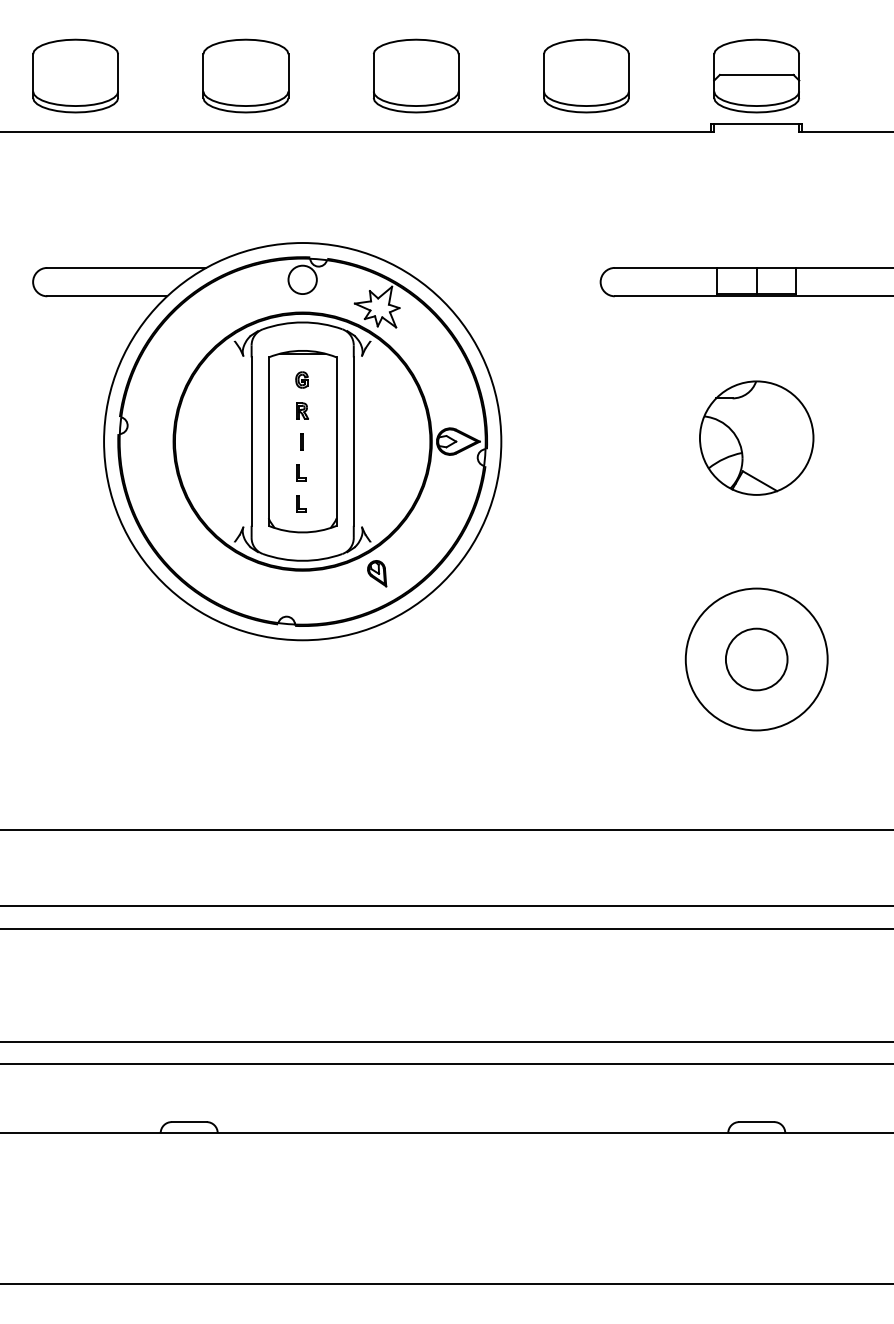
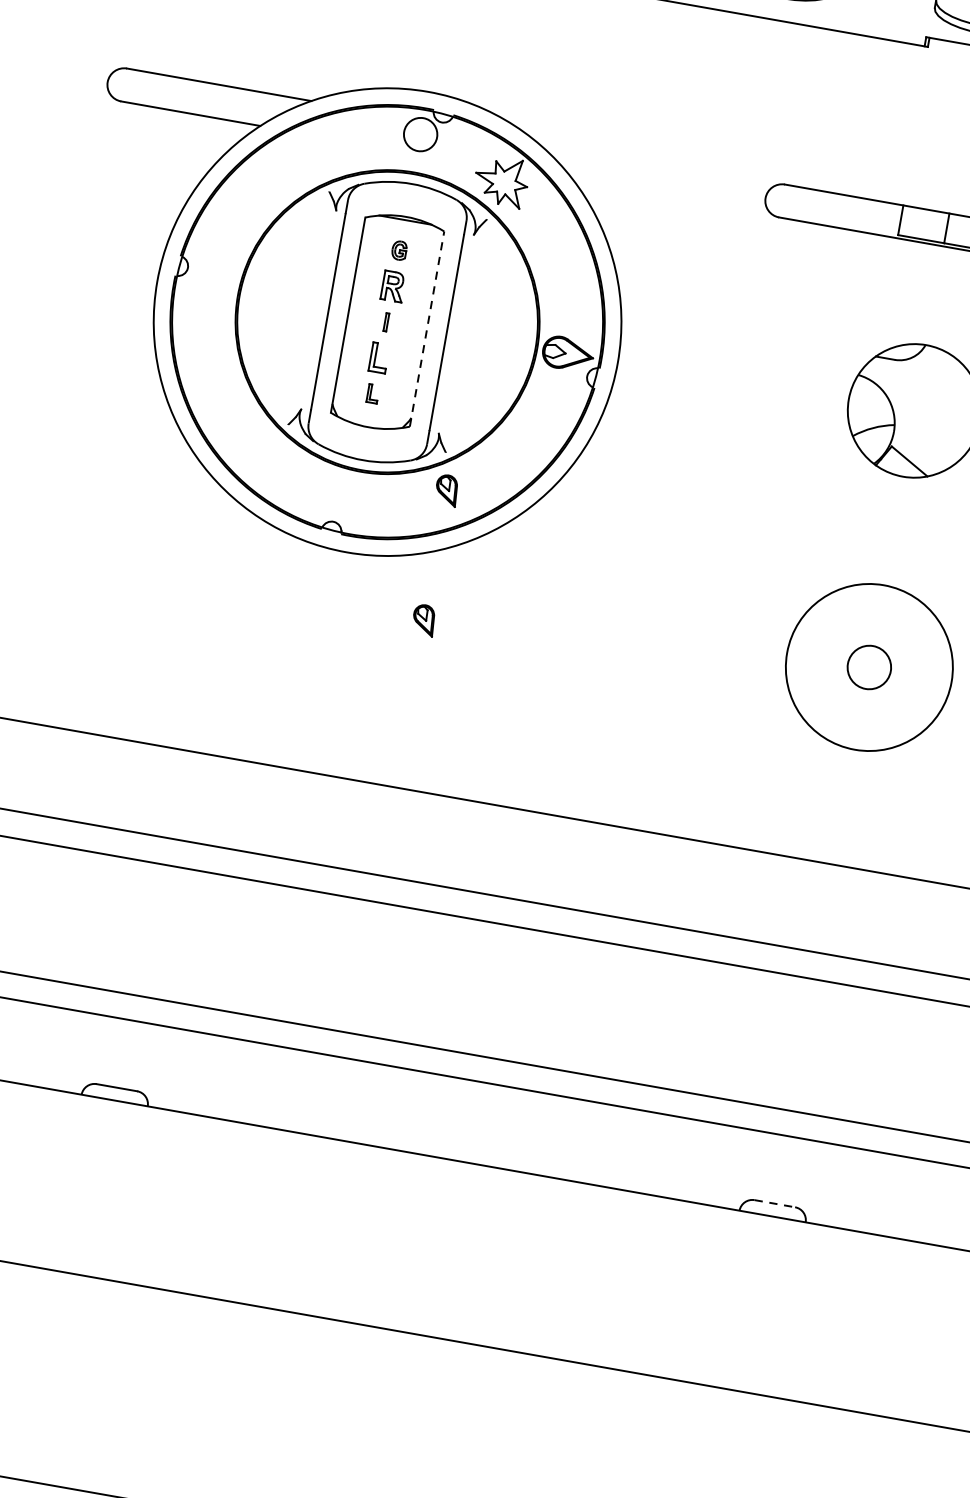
part: (302, 410) -> (393, 285), size x1.6
line: (336, 441) -> (426, 328), solid -> dashed
part: (301, 472) -> (379, 357), size x1.6
circle: (756, 659) -> (869, 667), size x0.6
part: (377, 685) -> (424, 620), added
line: (757, 1122) -> (775, 1204), solid -> dashed

